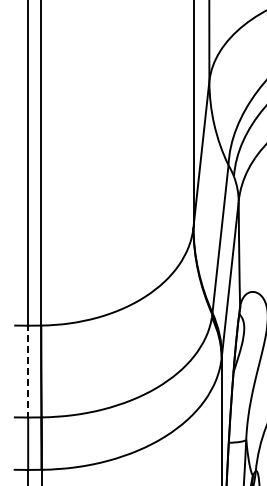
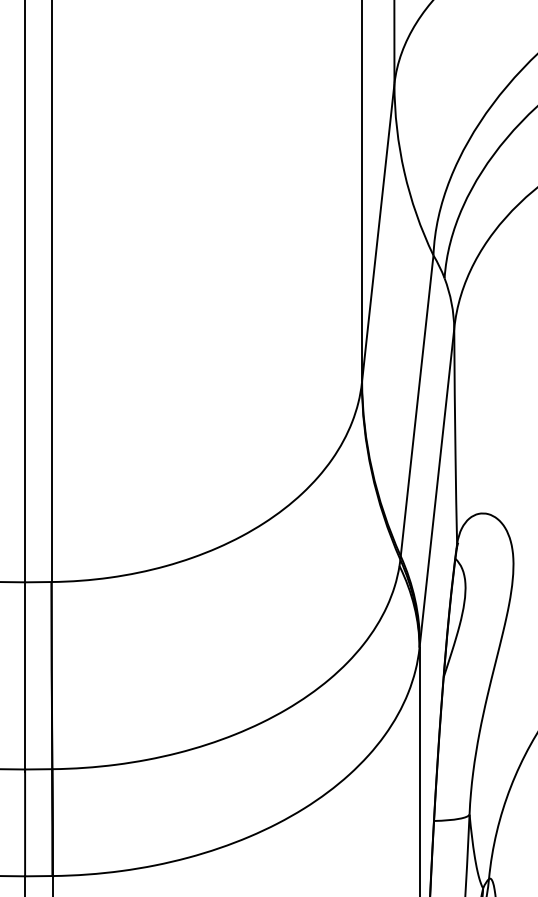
line: (28, 372) -> (25, 677), dashed -> solid

